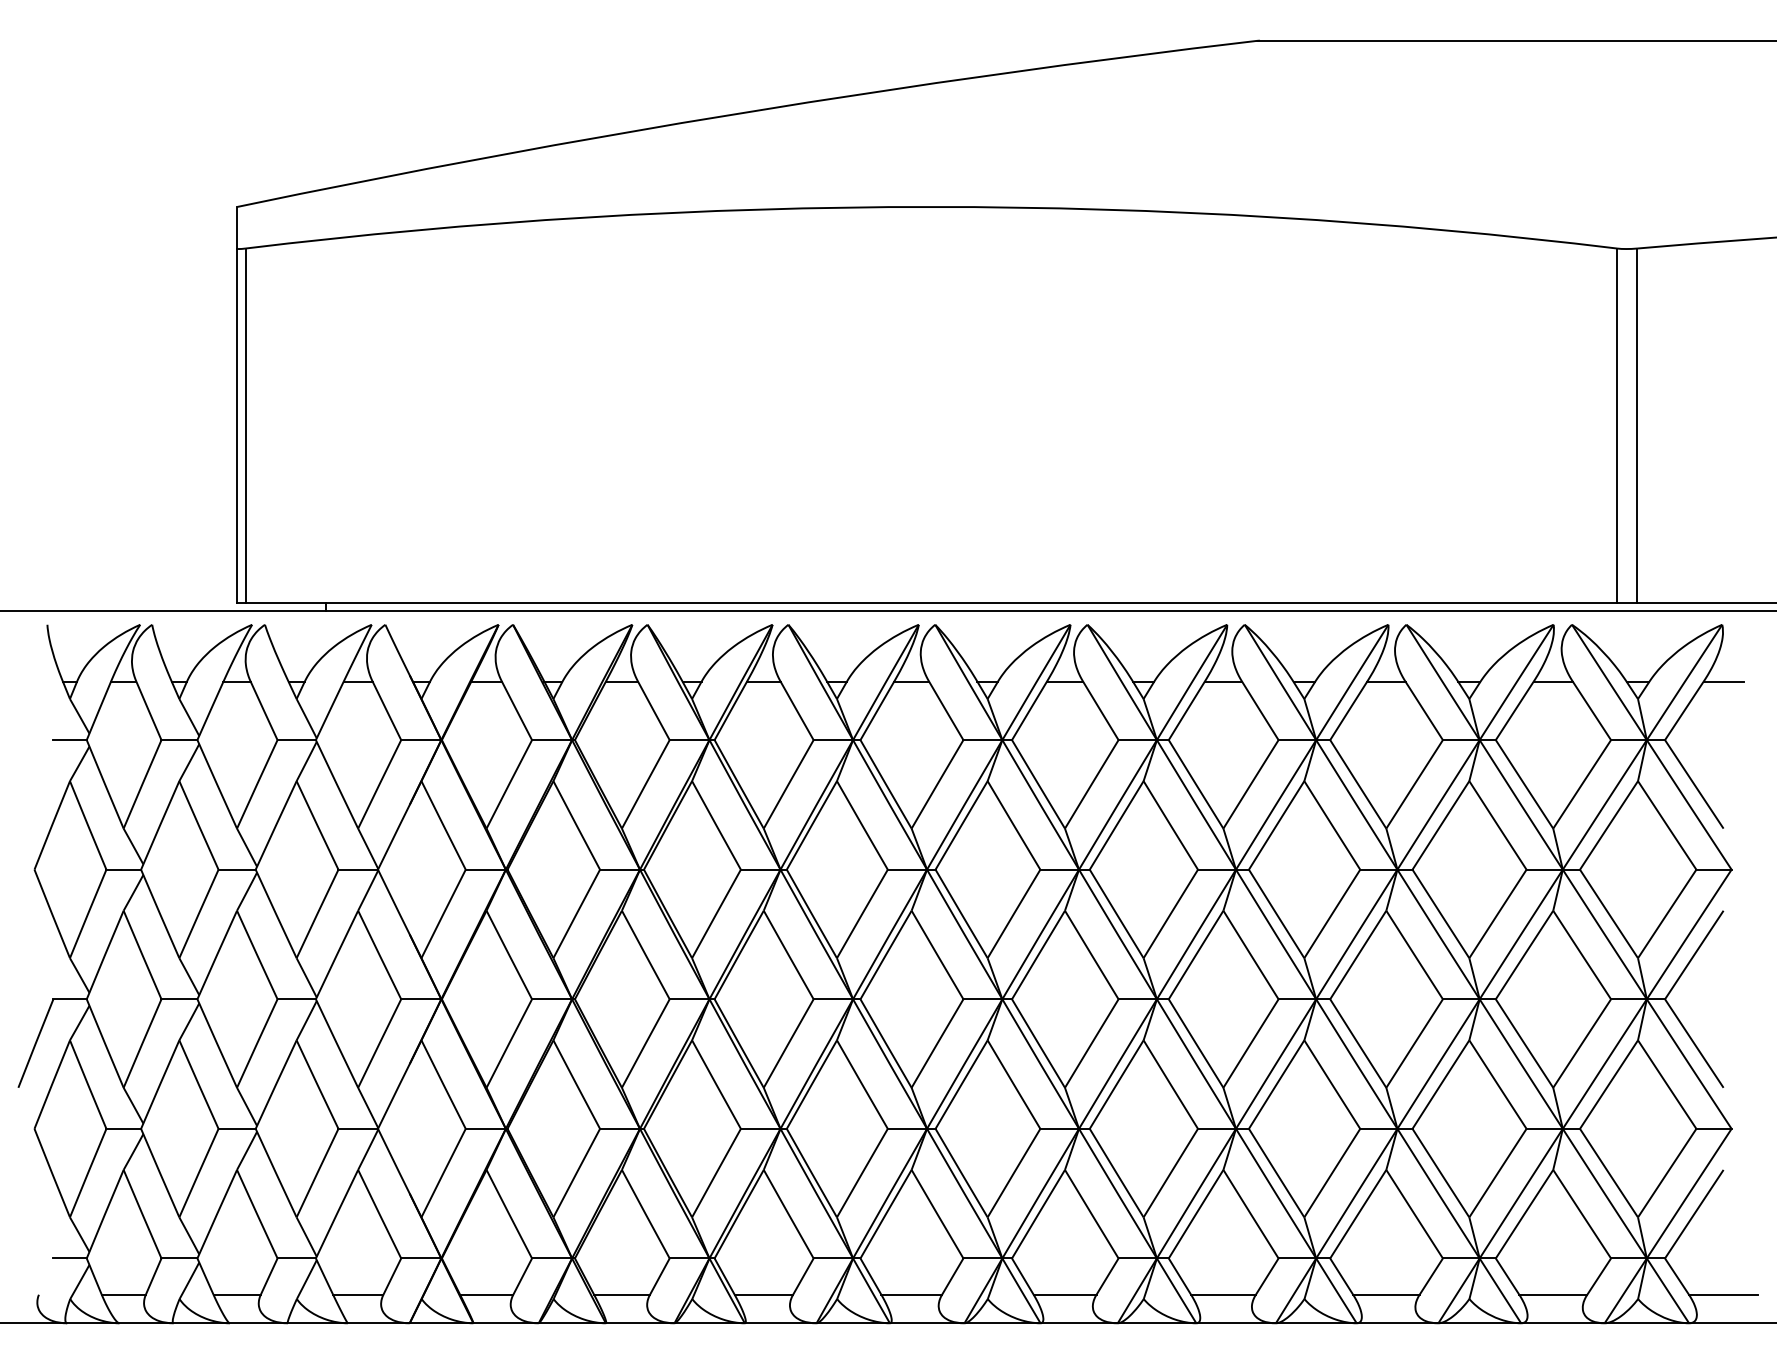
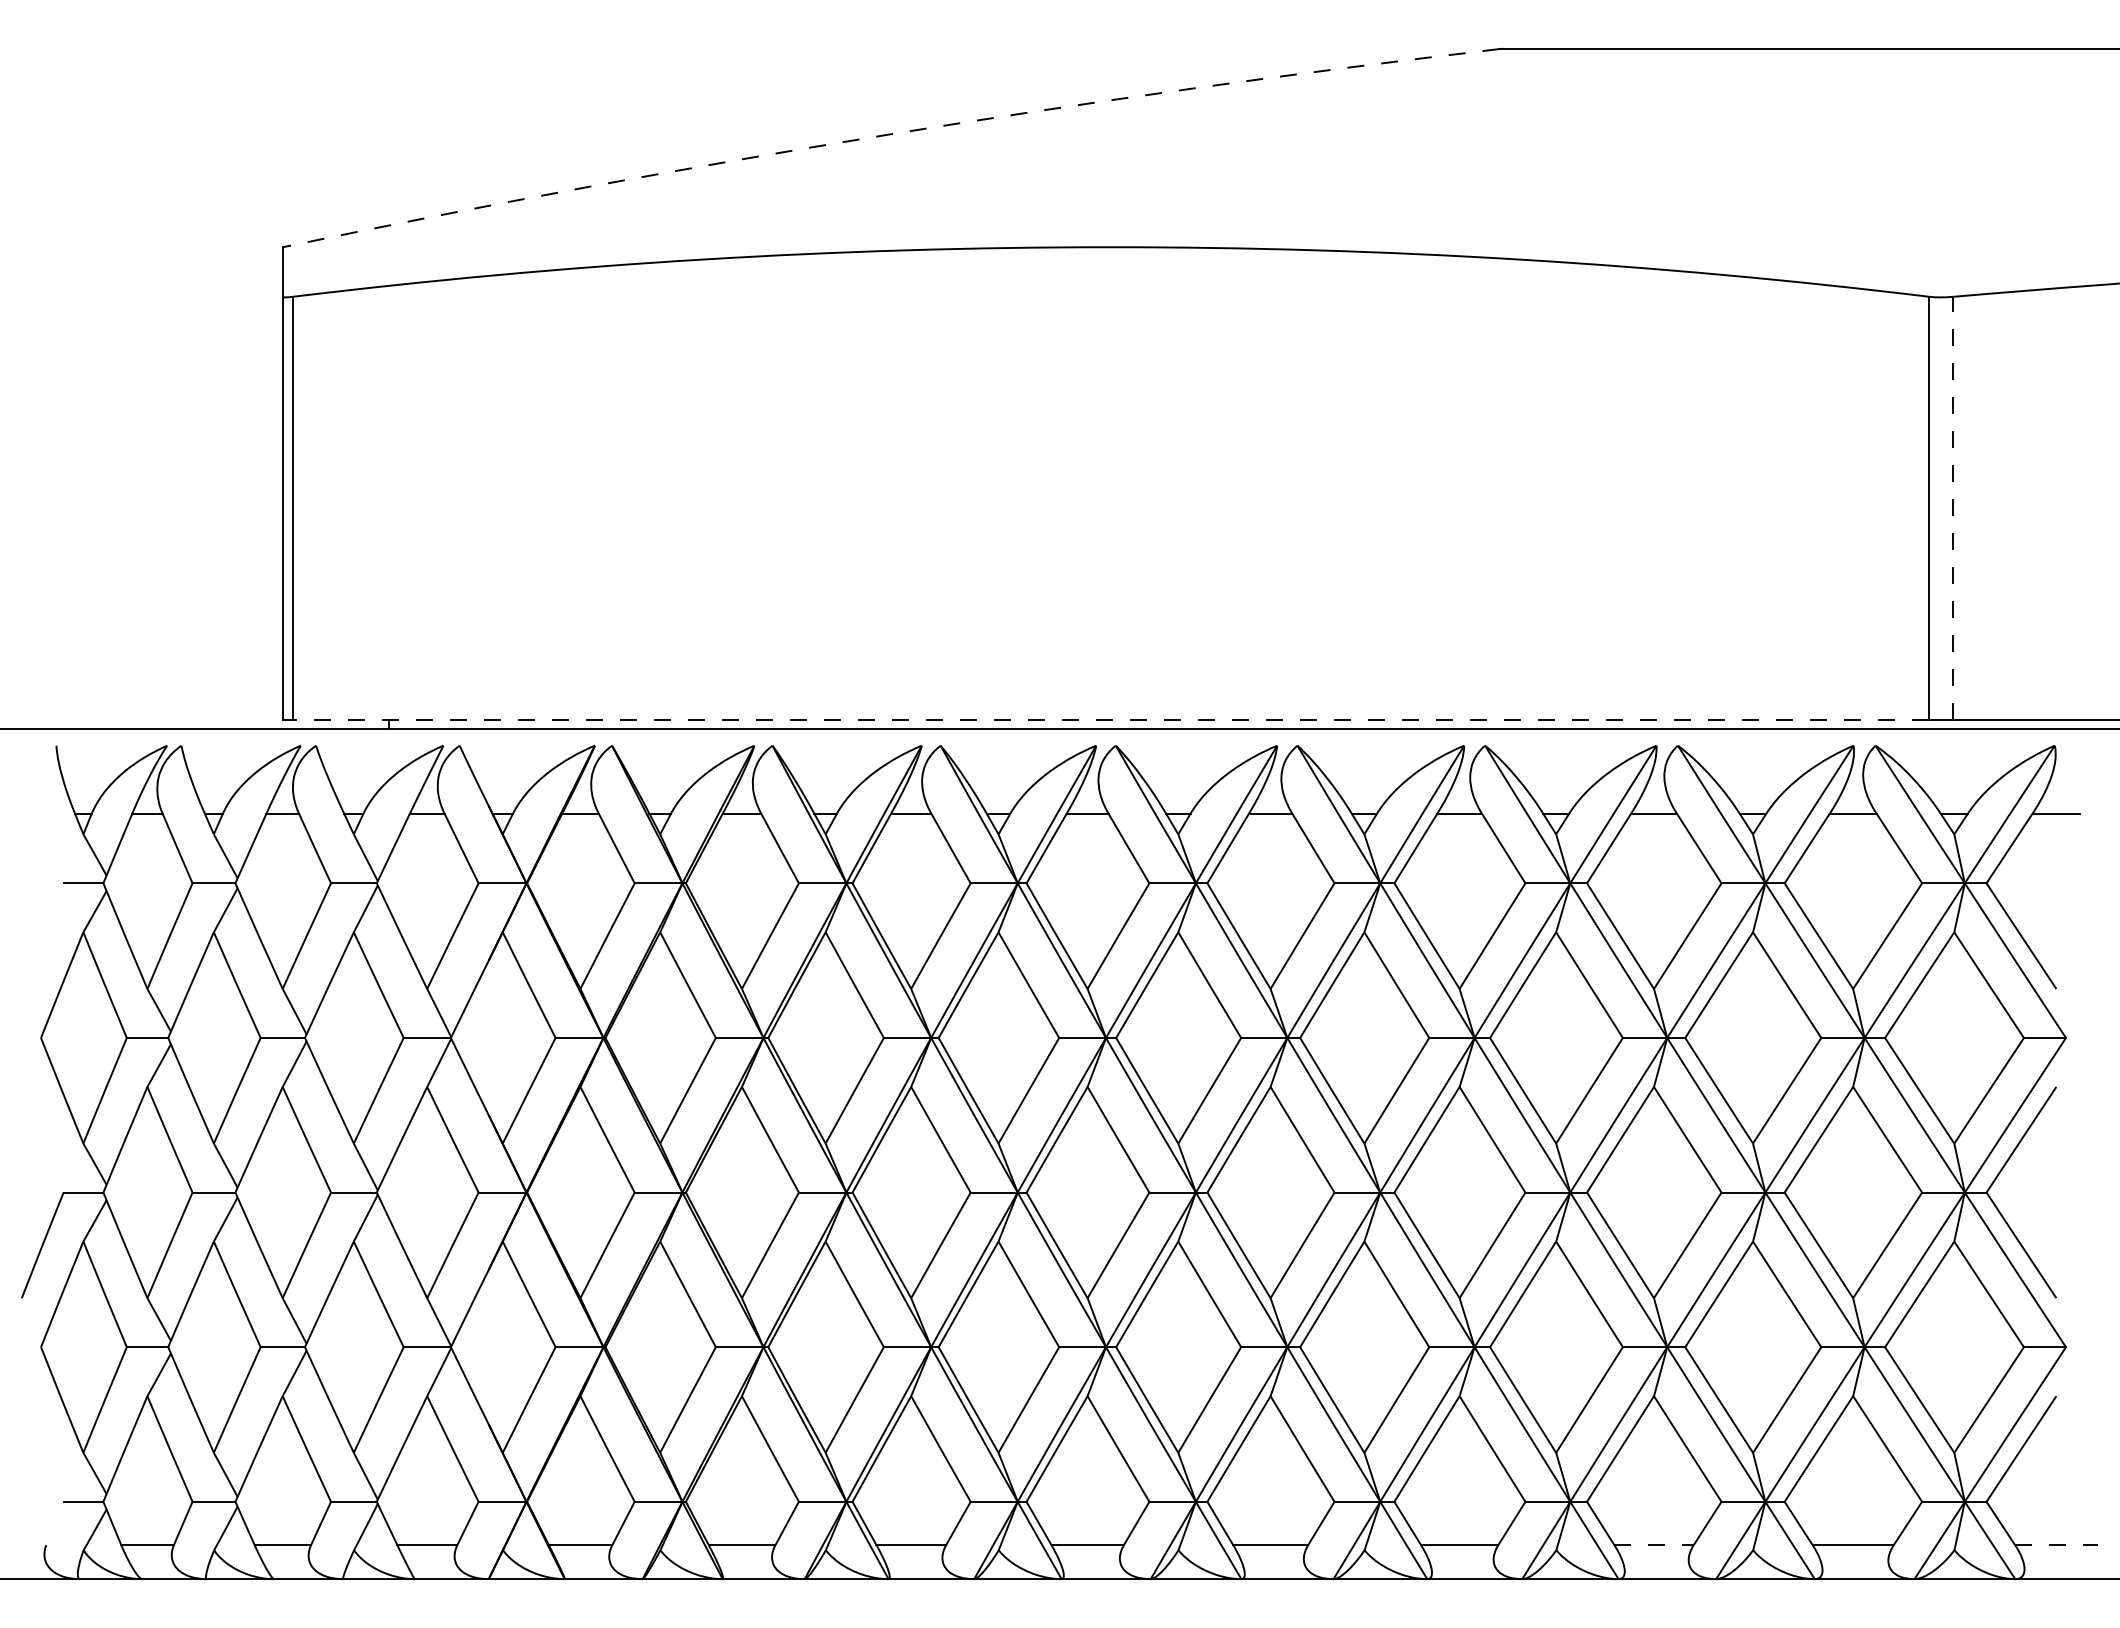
arc: (744, 112) -> (888, 134), solid -> dashed
line: (1637, 425) -> (1953, 508), solid -> dashed
line: (930, 603) -> (1110, 720), solid -> dashed
line: (1386, 1295) -> (1654, 1545), solid -> dashed
line: (1723, 1295) -> (2056, 1545), solid -> dashed

